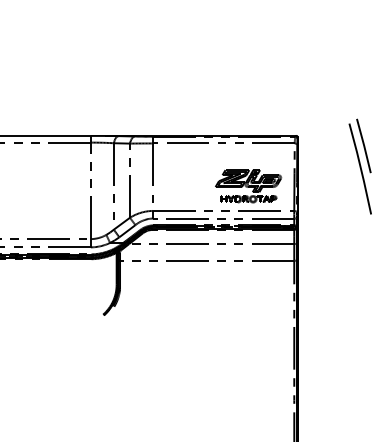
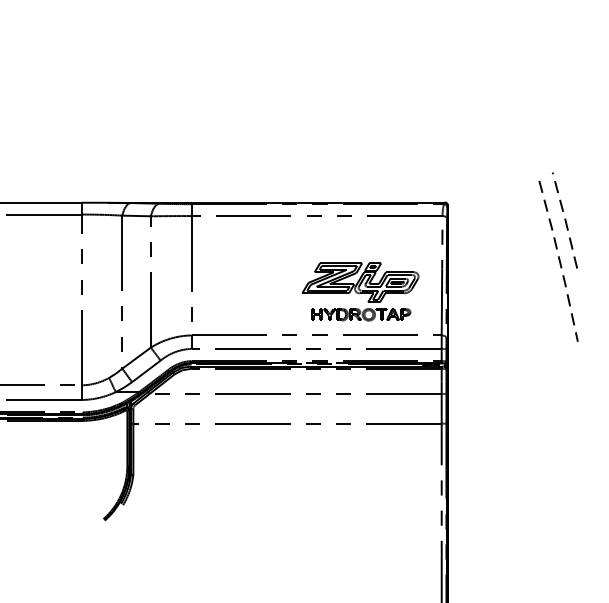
line: (364, 145) -> (566, 219), solid -> dashed
line: (361, 169) -> (560, 262), solid -> dashed

